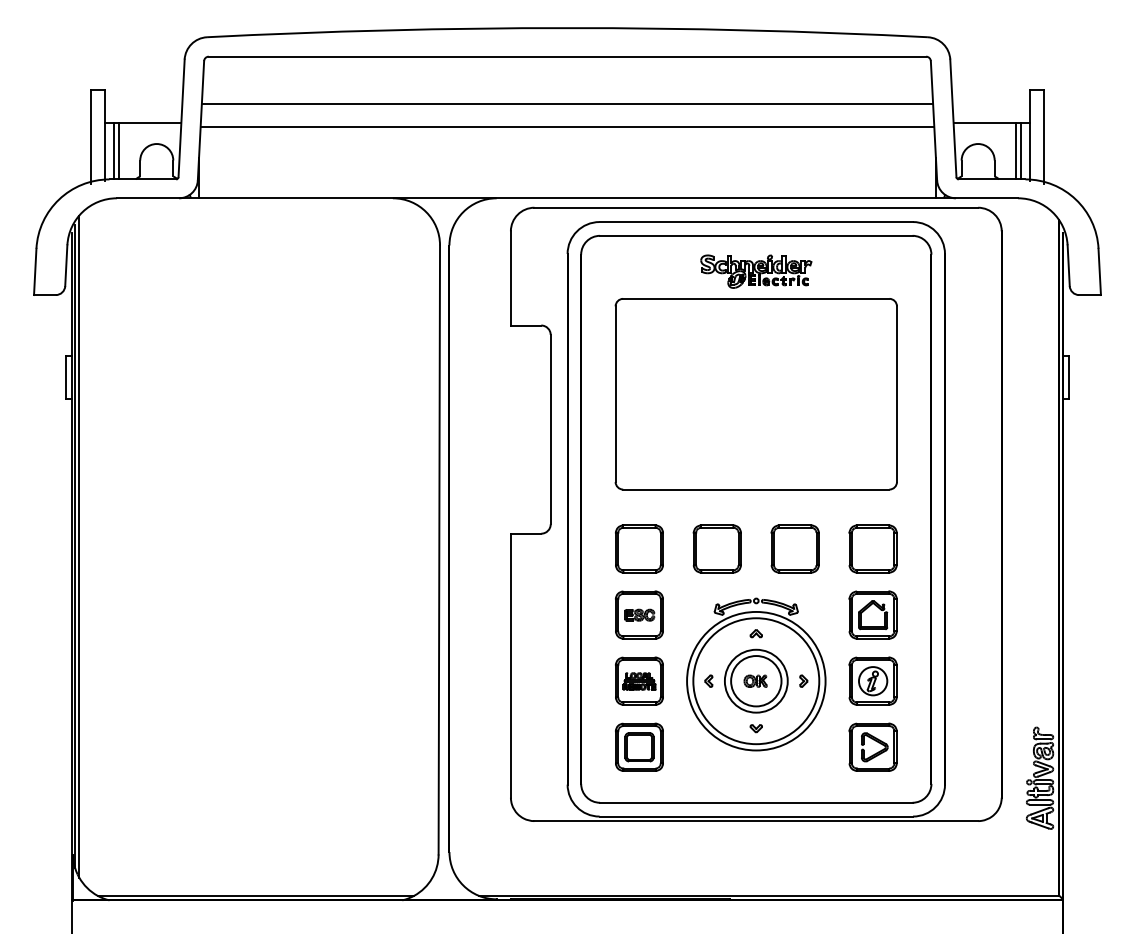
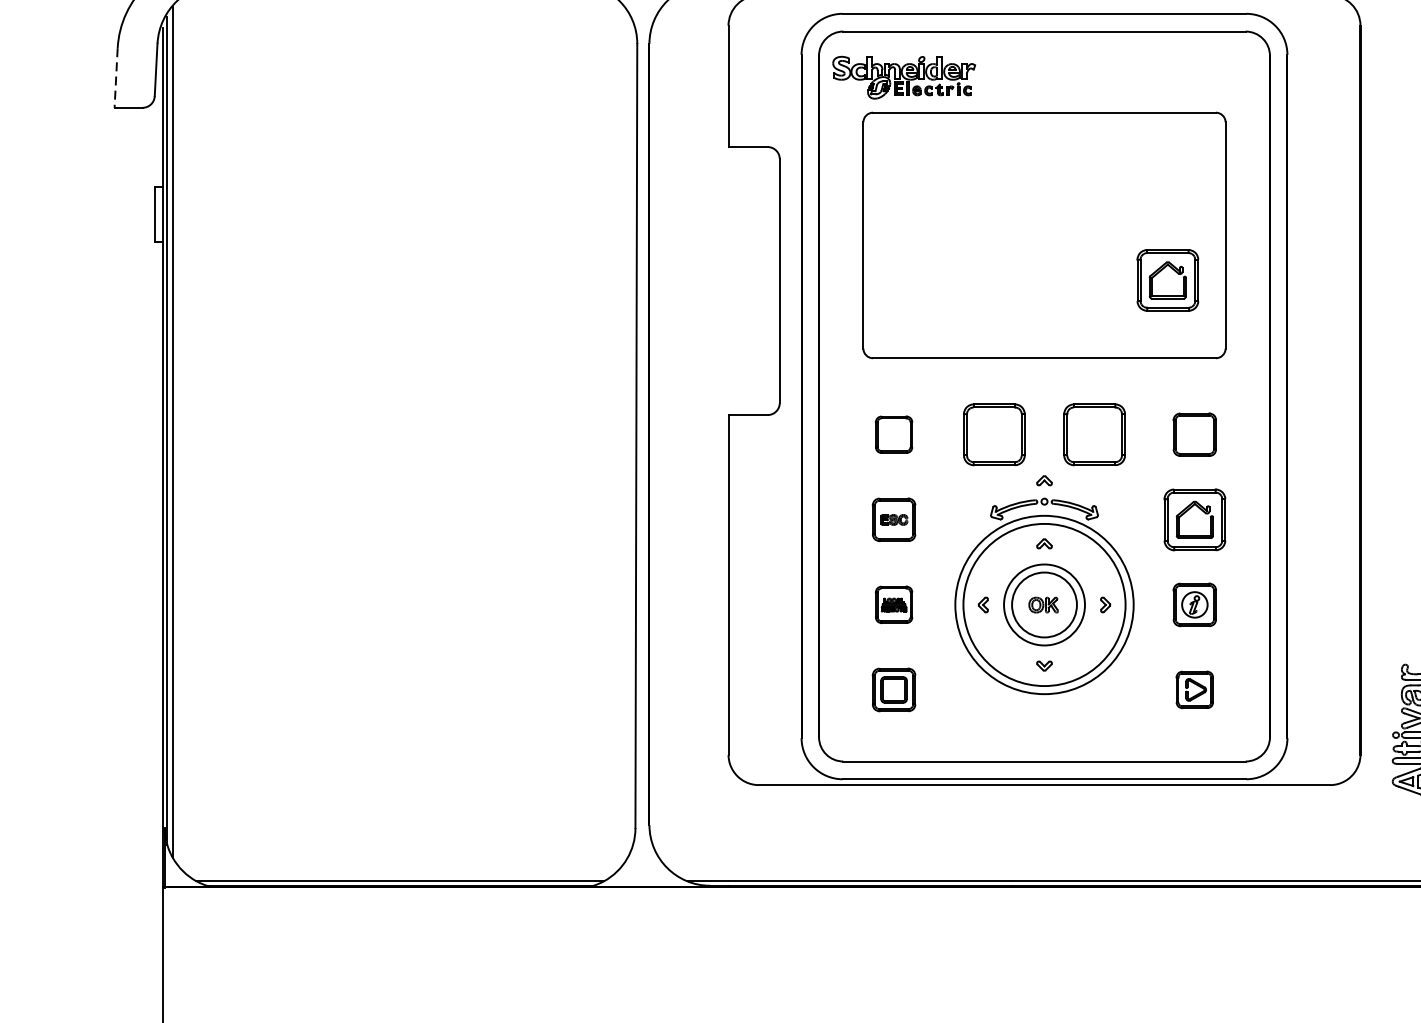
part: (756, 271) -> (904, 77), moved
line: (35, 272) -> (116, 78), solid -> dashed
part: (851, 428) -> (1167, 279), added
part: (639, 548) -> (894, 434), size x0.6
part: (872, 548) -> (1194, 434), size x0.7
part: (755, 584) -> (1043, 480), added
part: (639, 614) -> (894, 519), size x0.7
part: (639, 680) -> (894, 604), size x0.6
part: (872, 680) -> (1194, 604), size x0.7
part: (639, 746) -> (894, 689), size x0.7
part: (872, 746) -> (1194, 689), size x0.6

